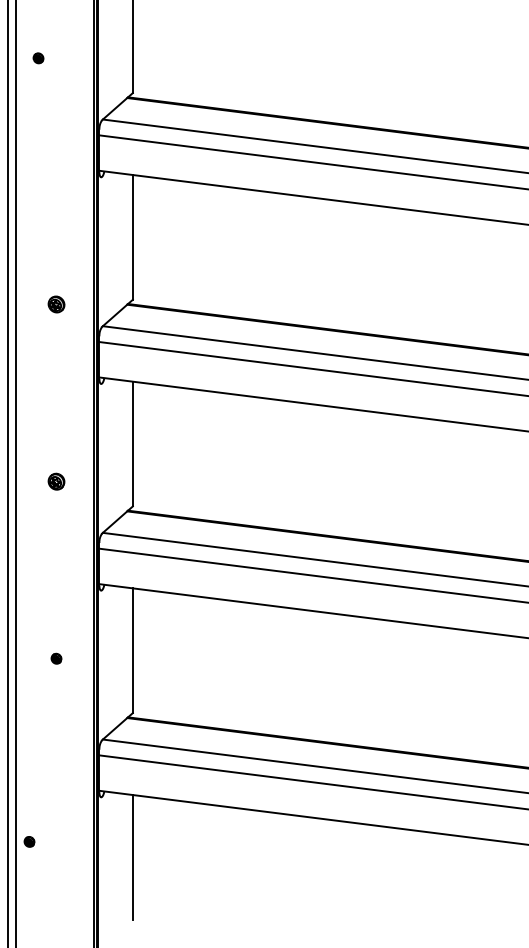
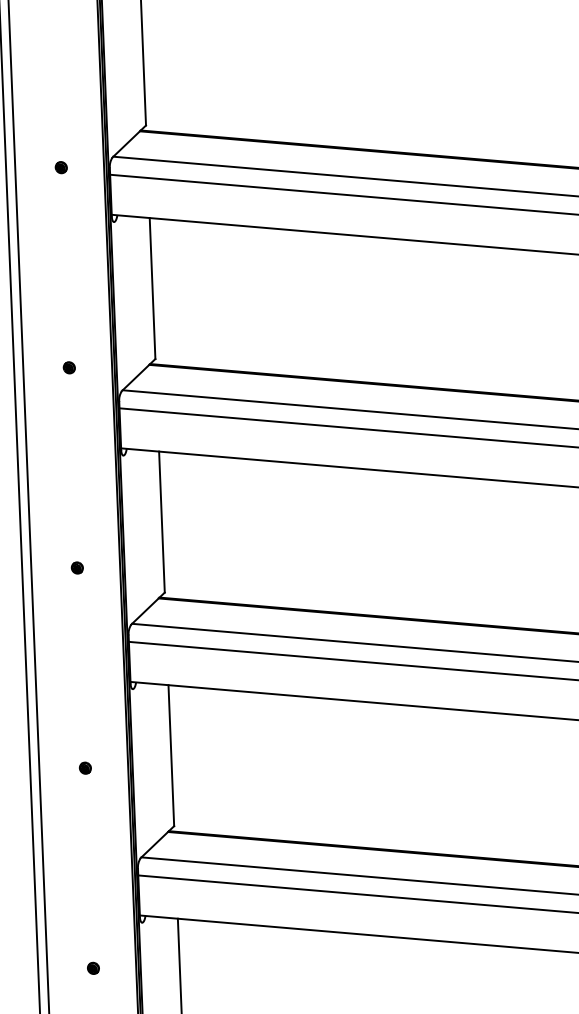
part: (38, 58) -> (61, 167), moved
part: (56, 304) -> (69, 367), size x0.62
part: (56, 481) -> (77, 567), size x0.62
part: (29, 841) -> (93, 967), moved

